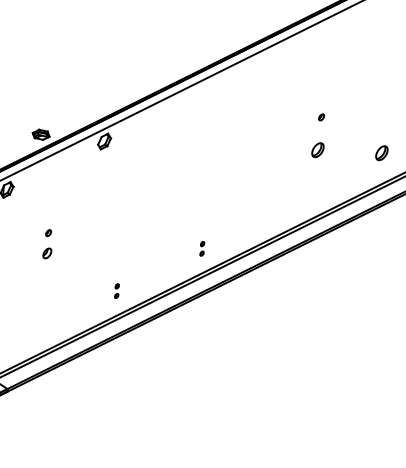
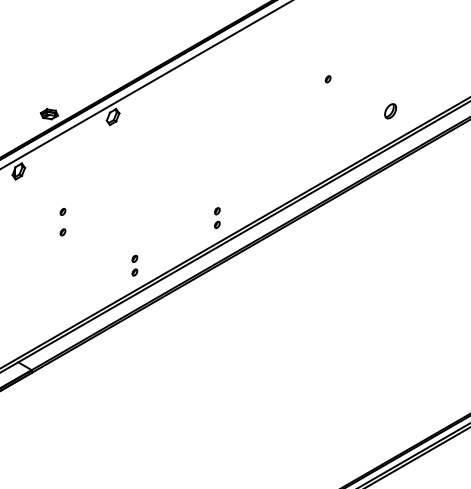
part: (317, 150) -> (326, 112), removed
part: (202, 248) -> (217, 217), size x1.43
part: (46, 253) -> (62, 232), size x0.62
part: (116, 291) -> (134, 265), size x1.43

